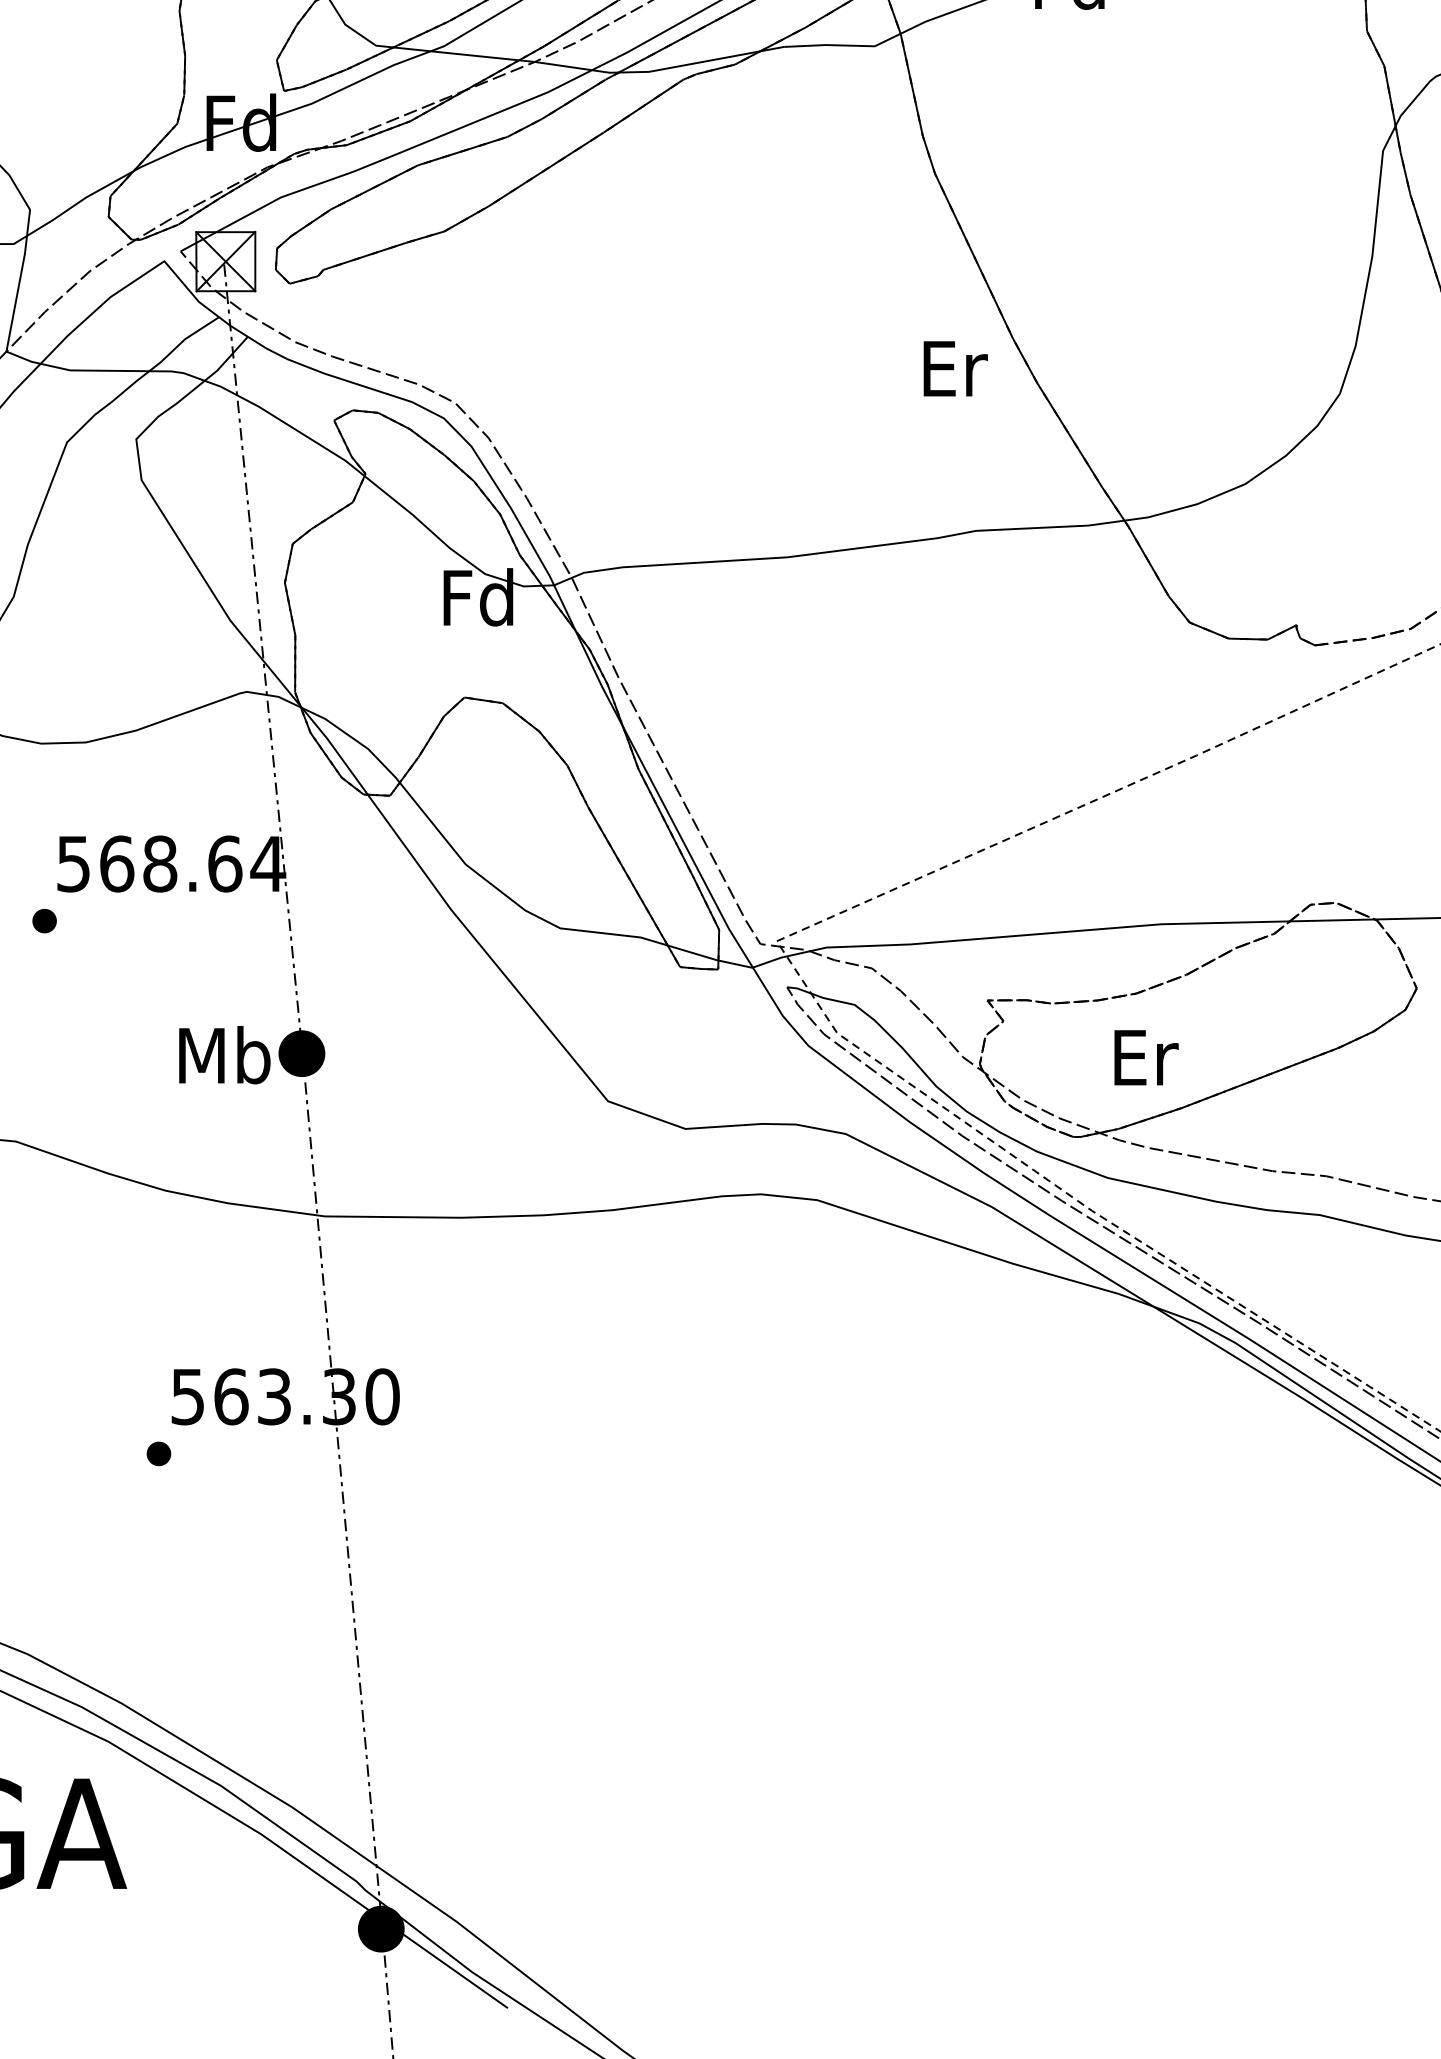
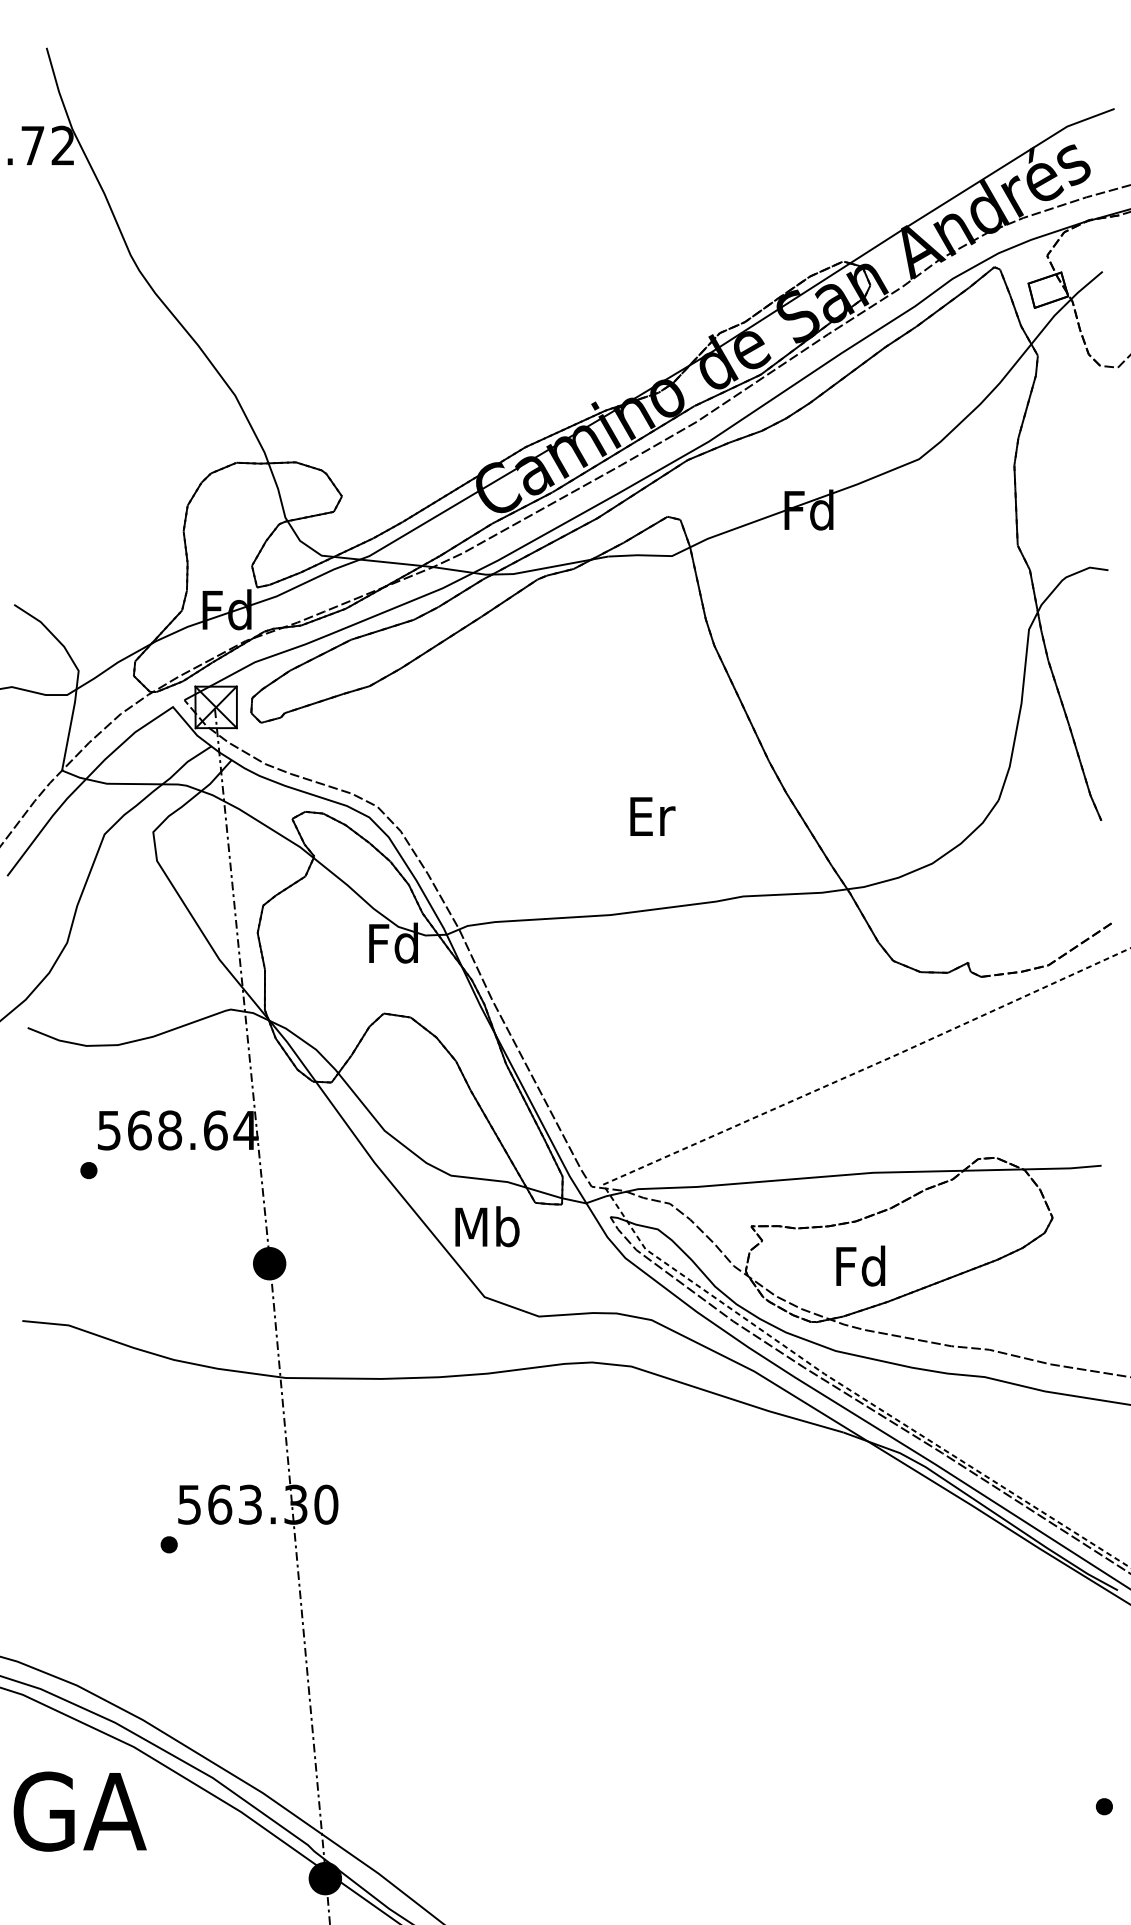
text: (955, 368) -> (652, 816), moved
text: (224, 1054) -> (487, 1226), moved
text: (1143, 1056) -> (860, 1265), Er -> Fd

